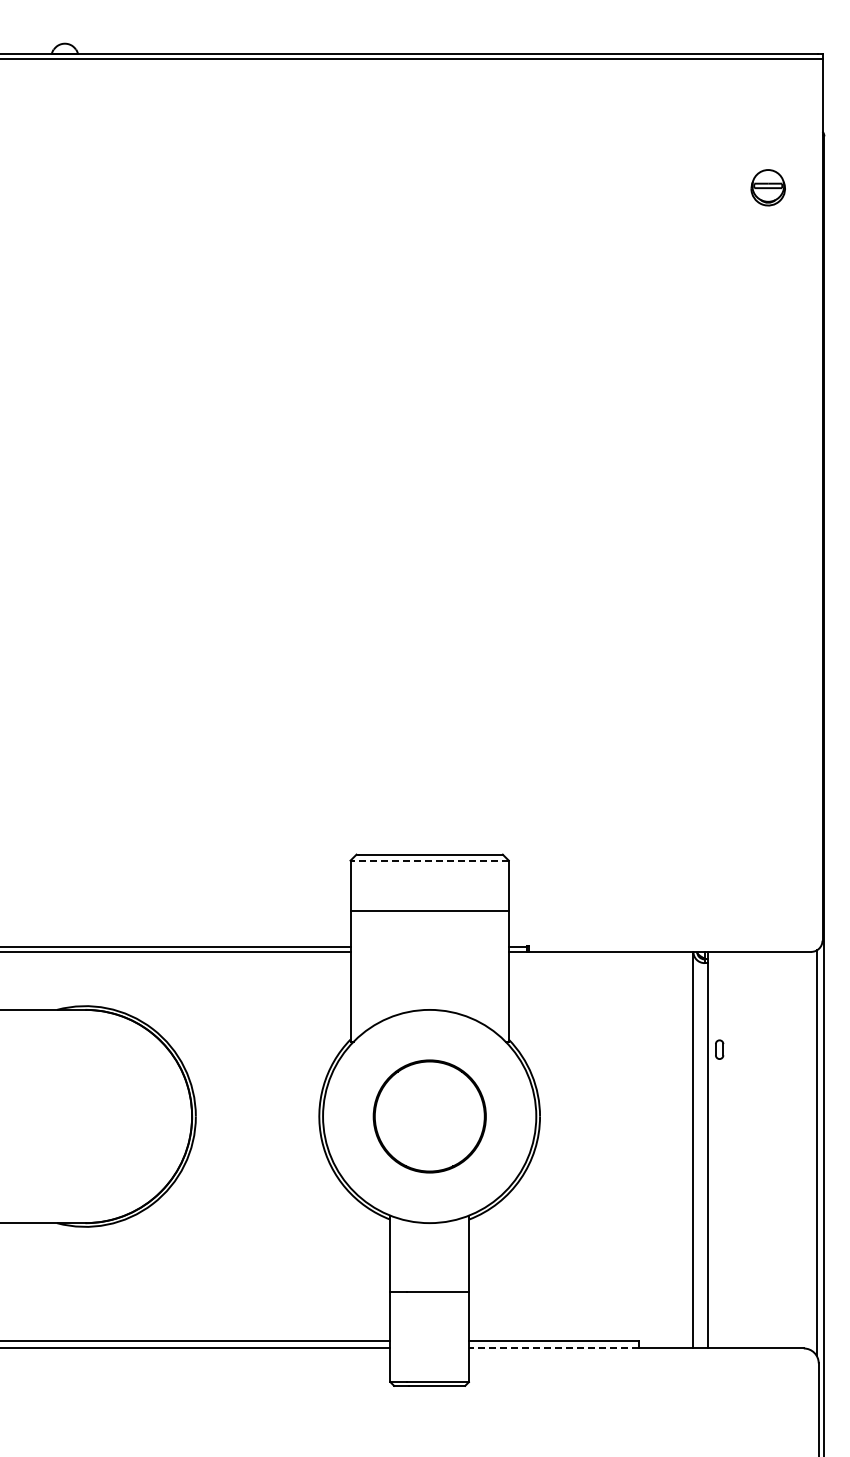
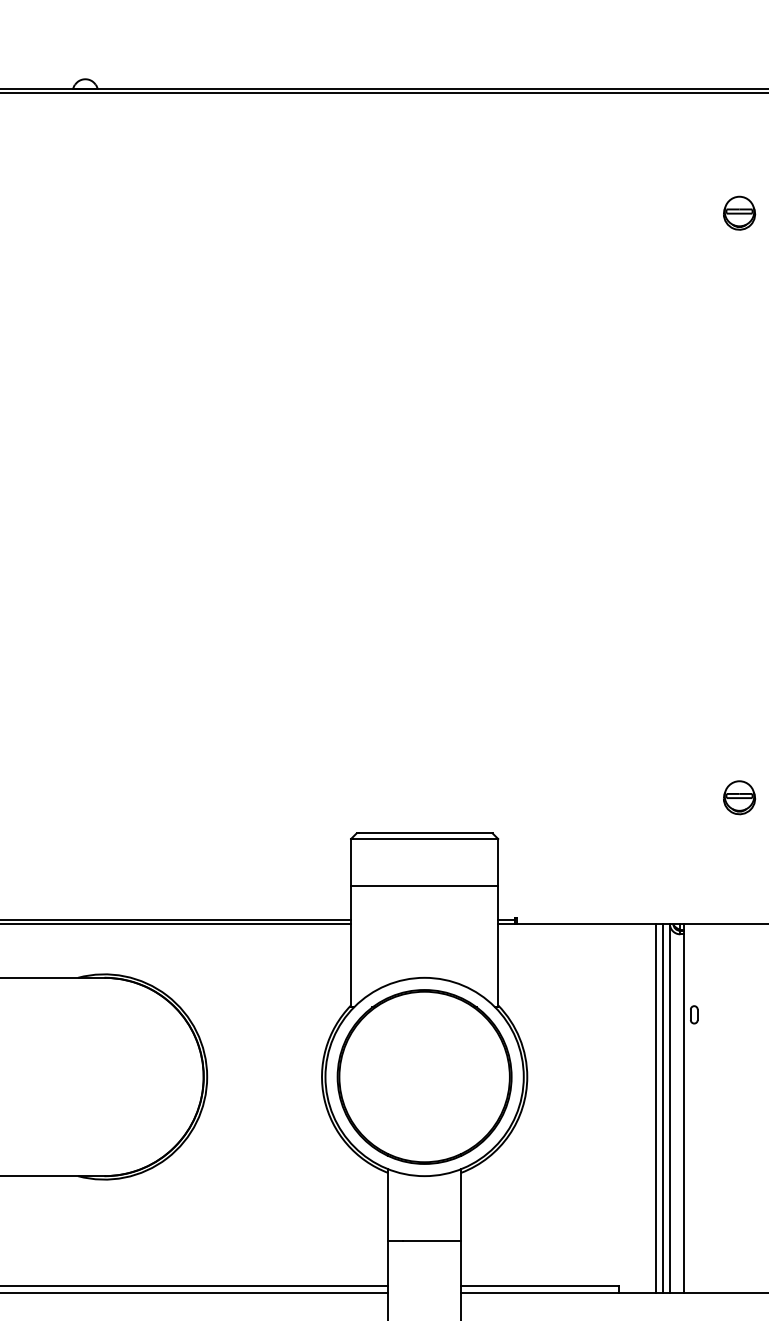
part: (767, 815) -> (738, 797), added
line: (430, 860) -> (425, 838), dashed -> solid
part: (429, 1116) -> (424, 1076), size x1.67
line: (678, 1149) -> (656, 1107), added
line: (685, 1149) -> (662, 1107), added
line: (553, 1348) -> (539, 1292), dashed -> solid

